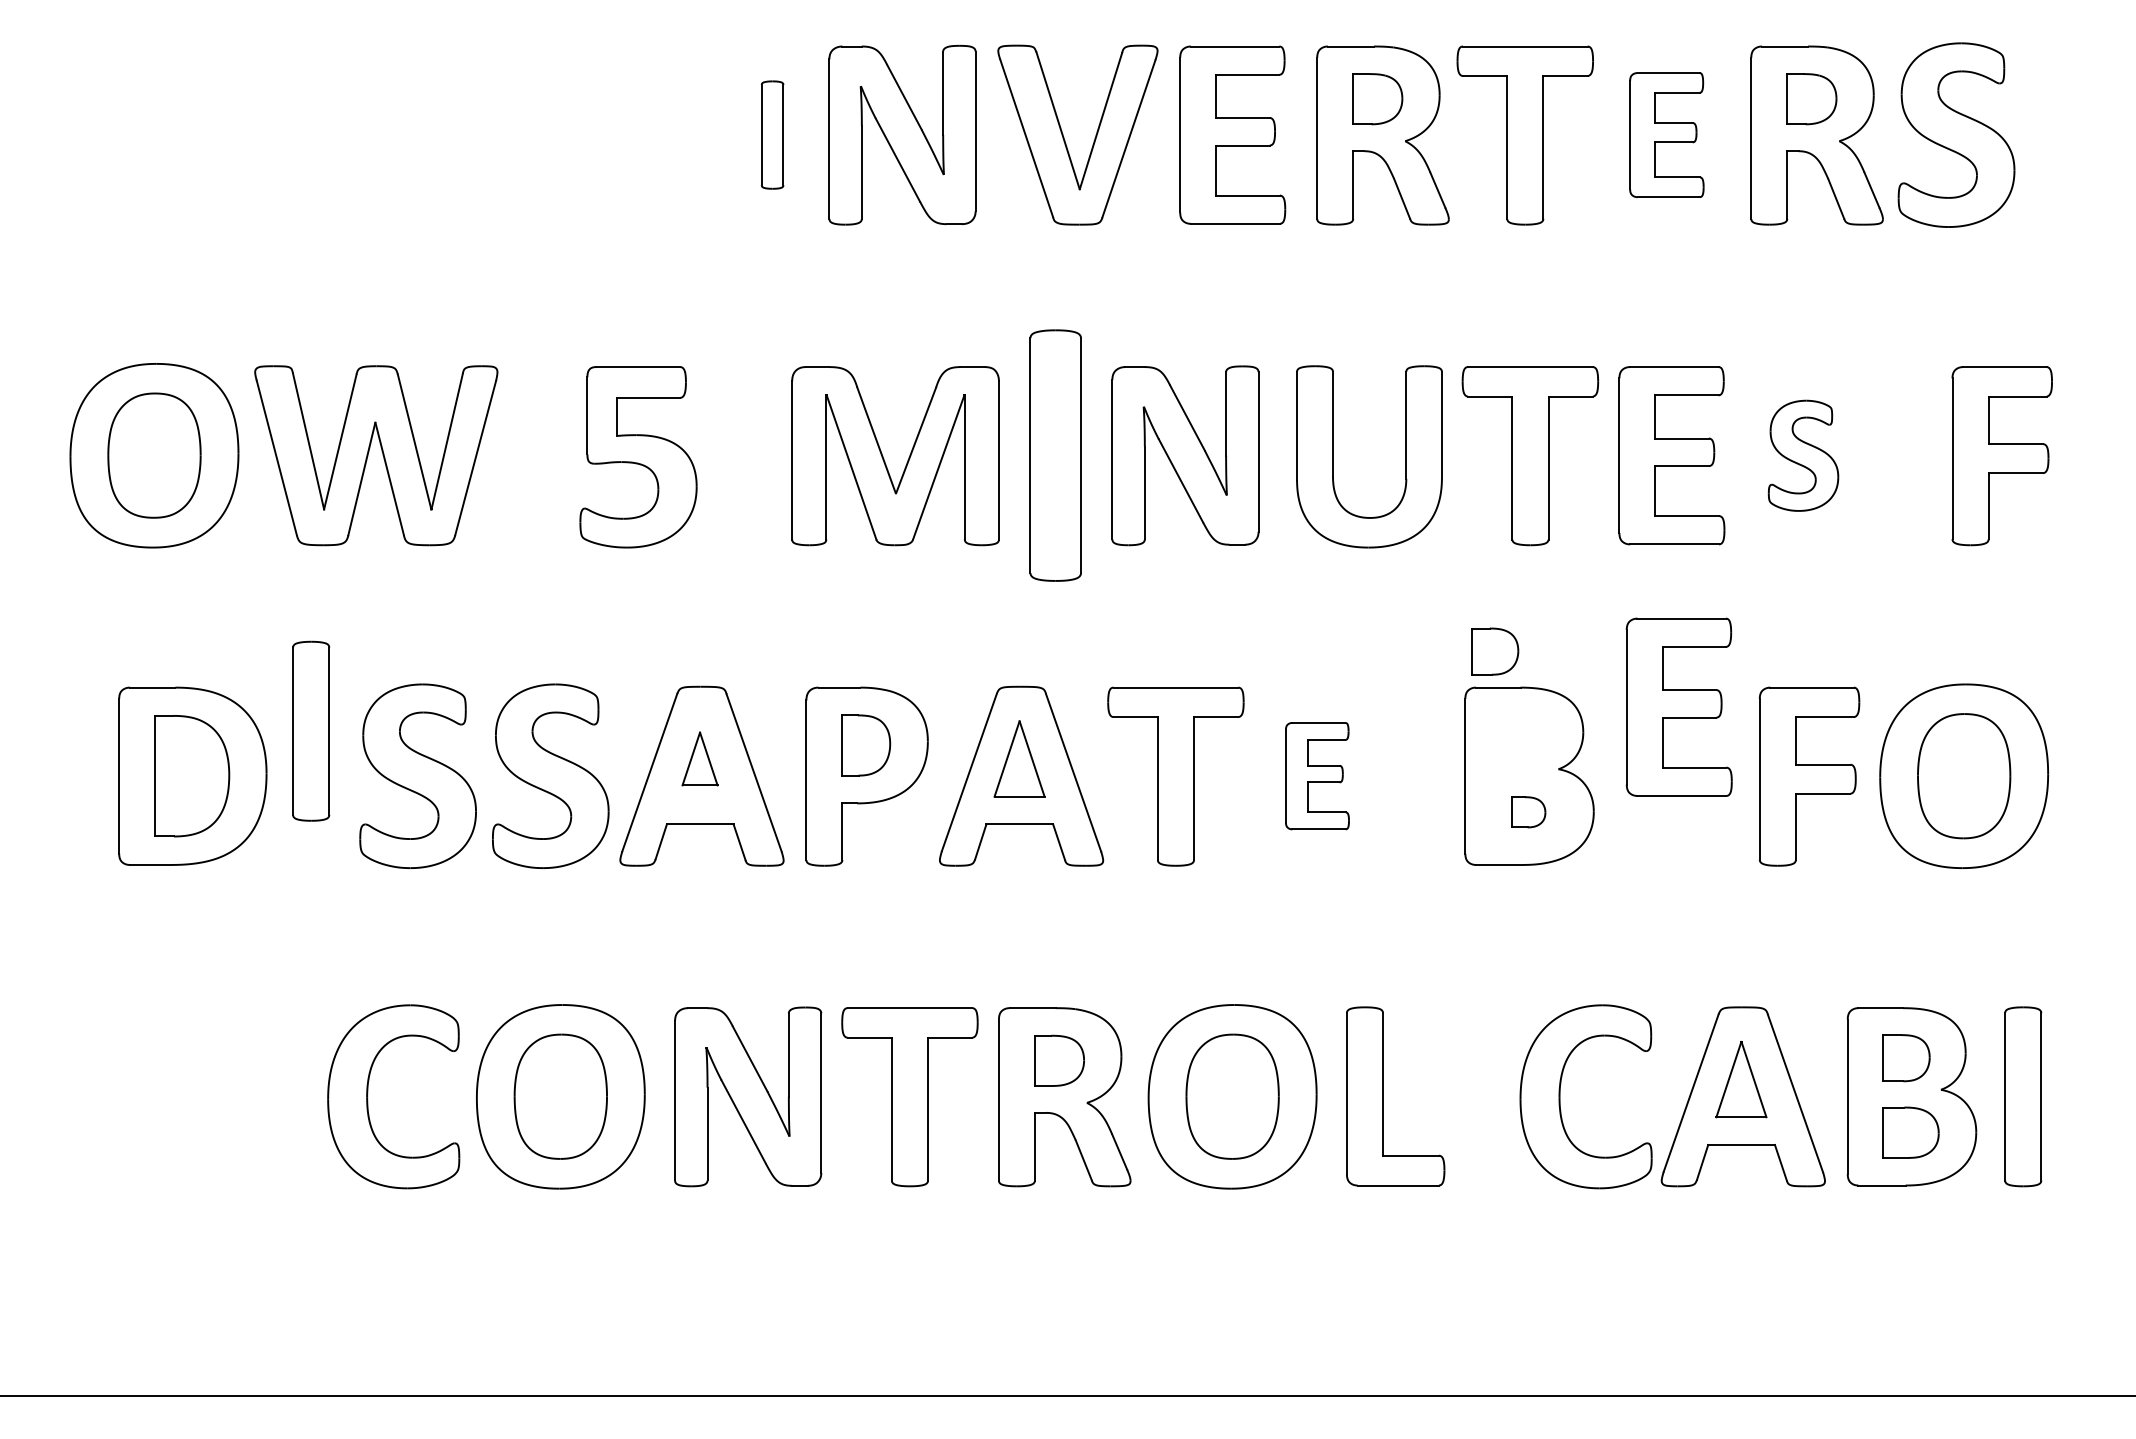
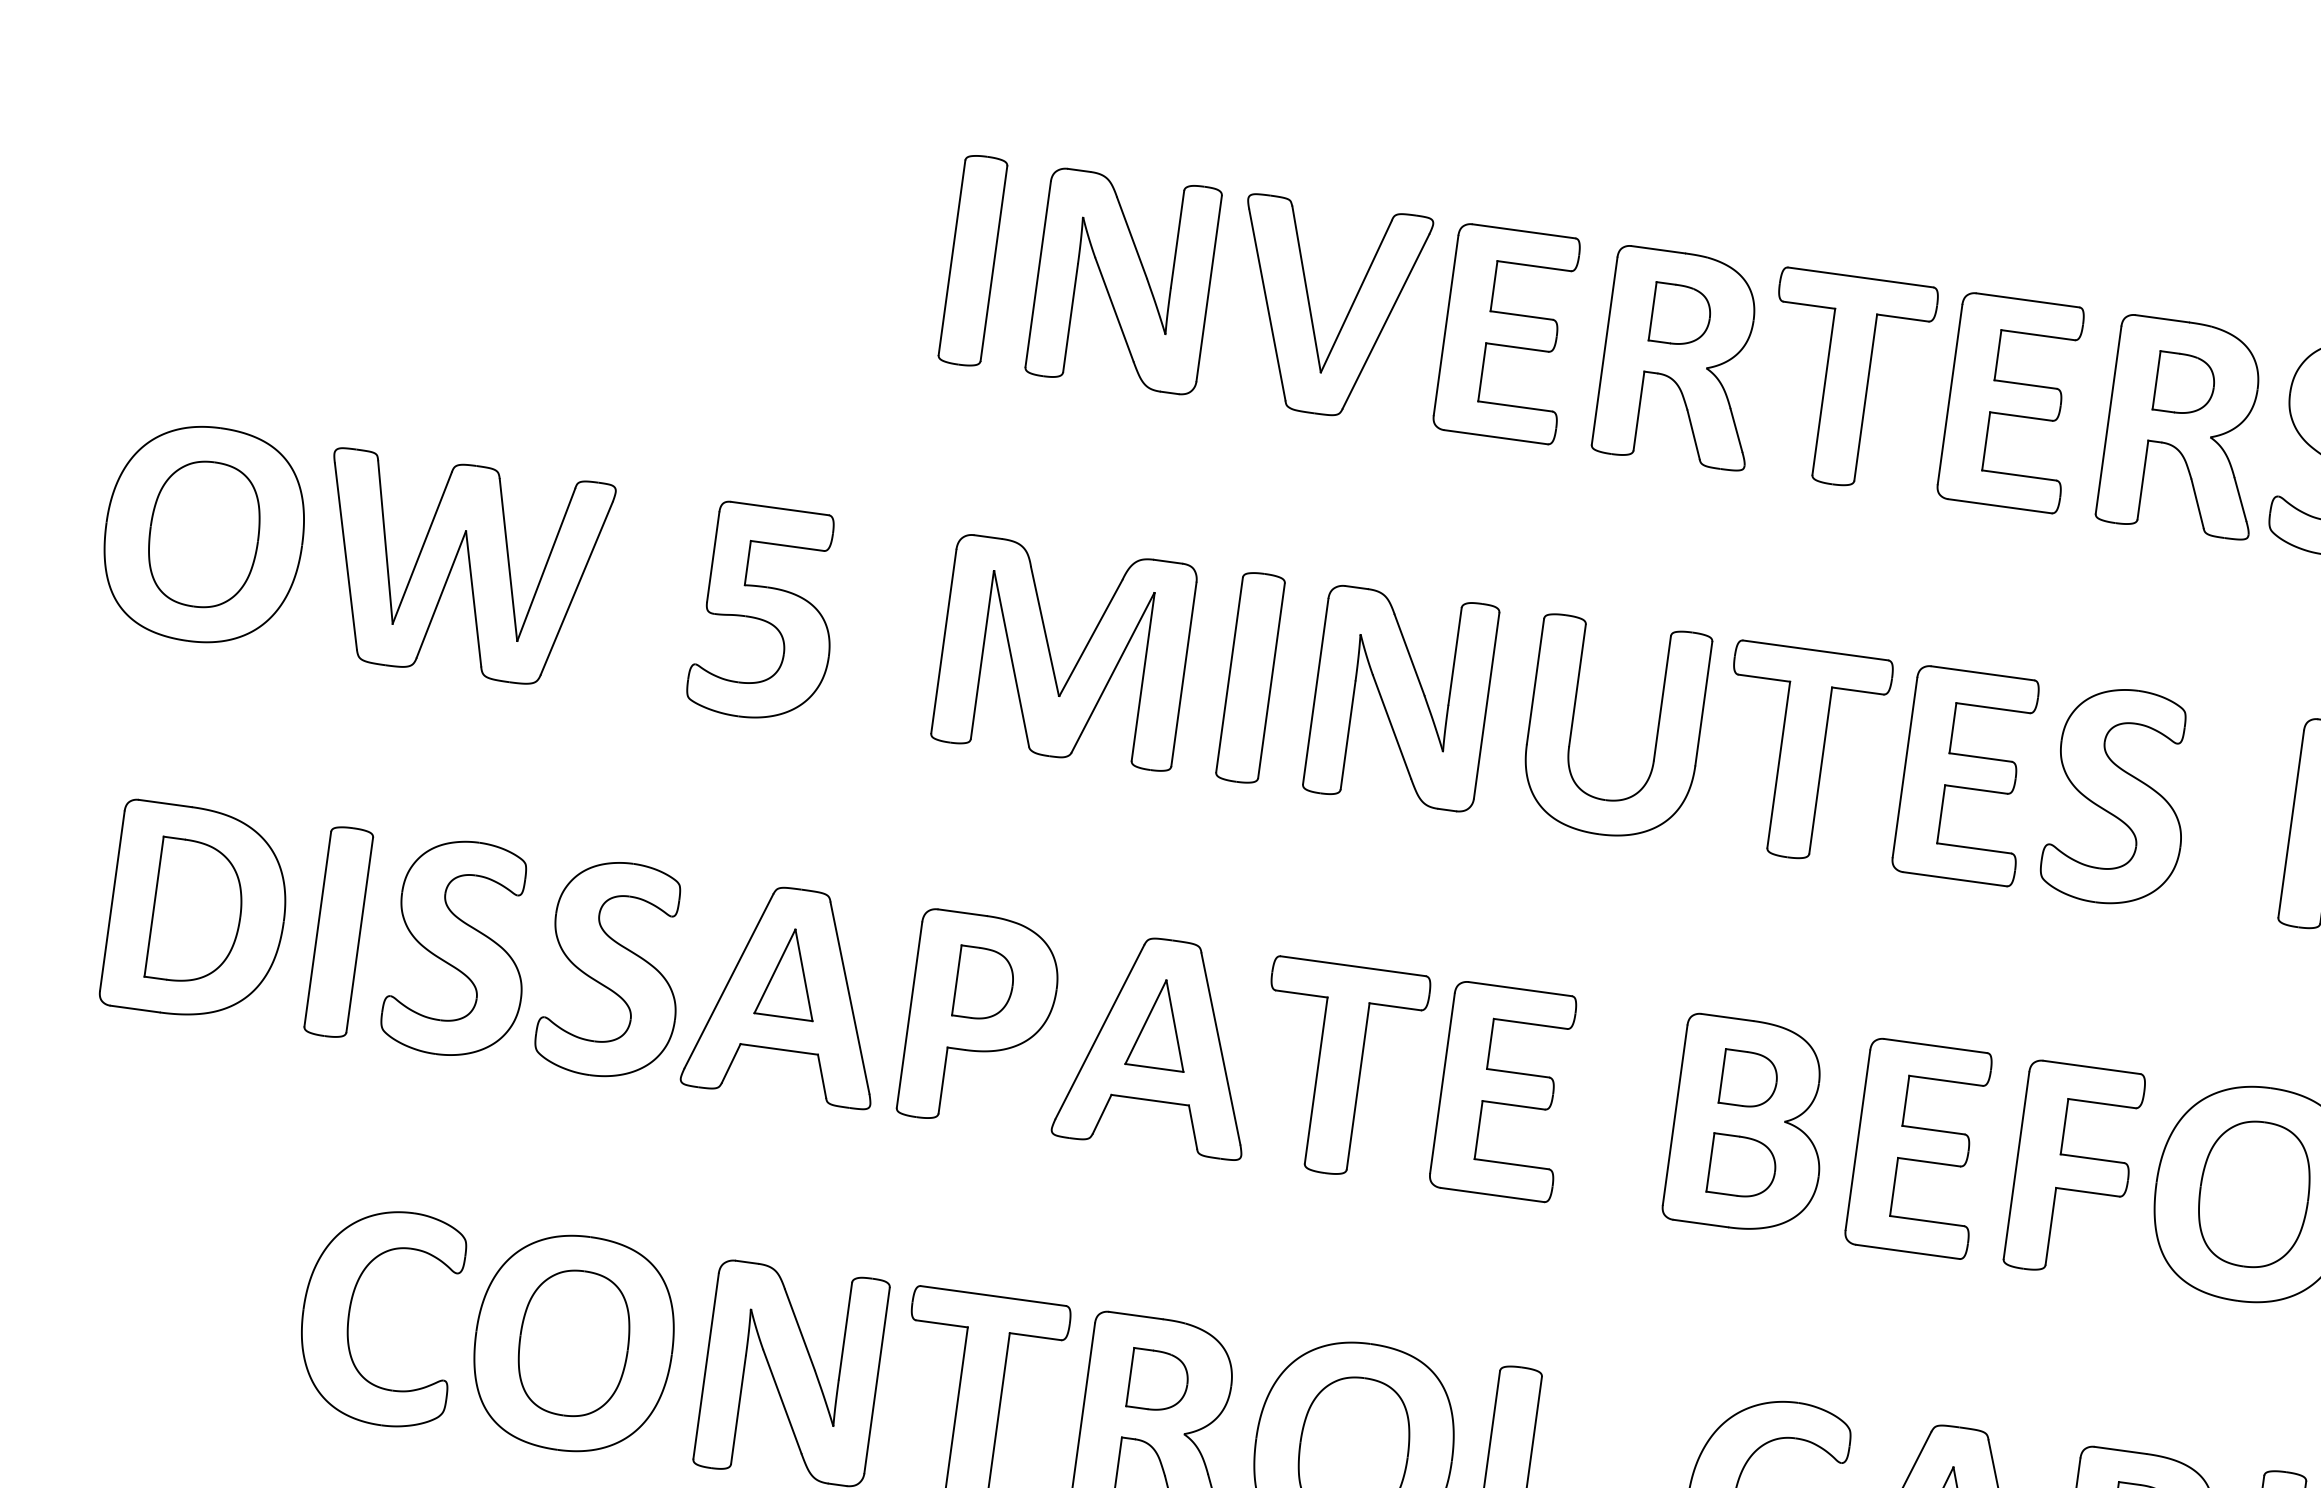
part: (772, 134) -> (972, 259), size x1.67
part: (1666, 134) -> (2010, 402), size x1.43
part: (1055, 455) -> (1250, 677), size x0.71
part: (1803, 455) -> (2118, 796), size x1.67
part: (1495, 651) -> (1750, 1079), moved
part: (1678, 706) -> (1918, 1147), moved
part: (311, 730) -> (339, 931), moved
part: (699, 758) -> (788, 972), size x1.43
part: (1317, 775) -> (1503, 1090), size x1.67
part: (1528, 812) -> (1742, 1167), size x1.67

